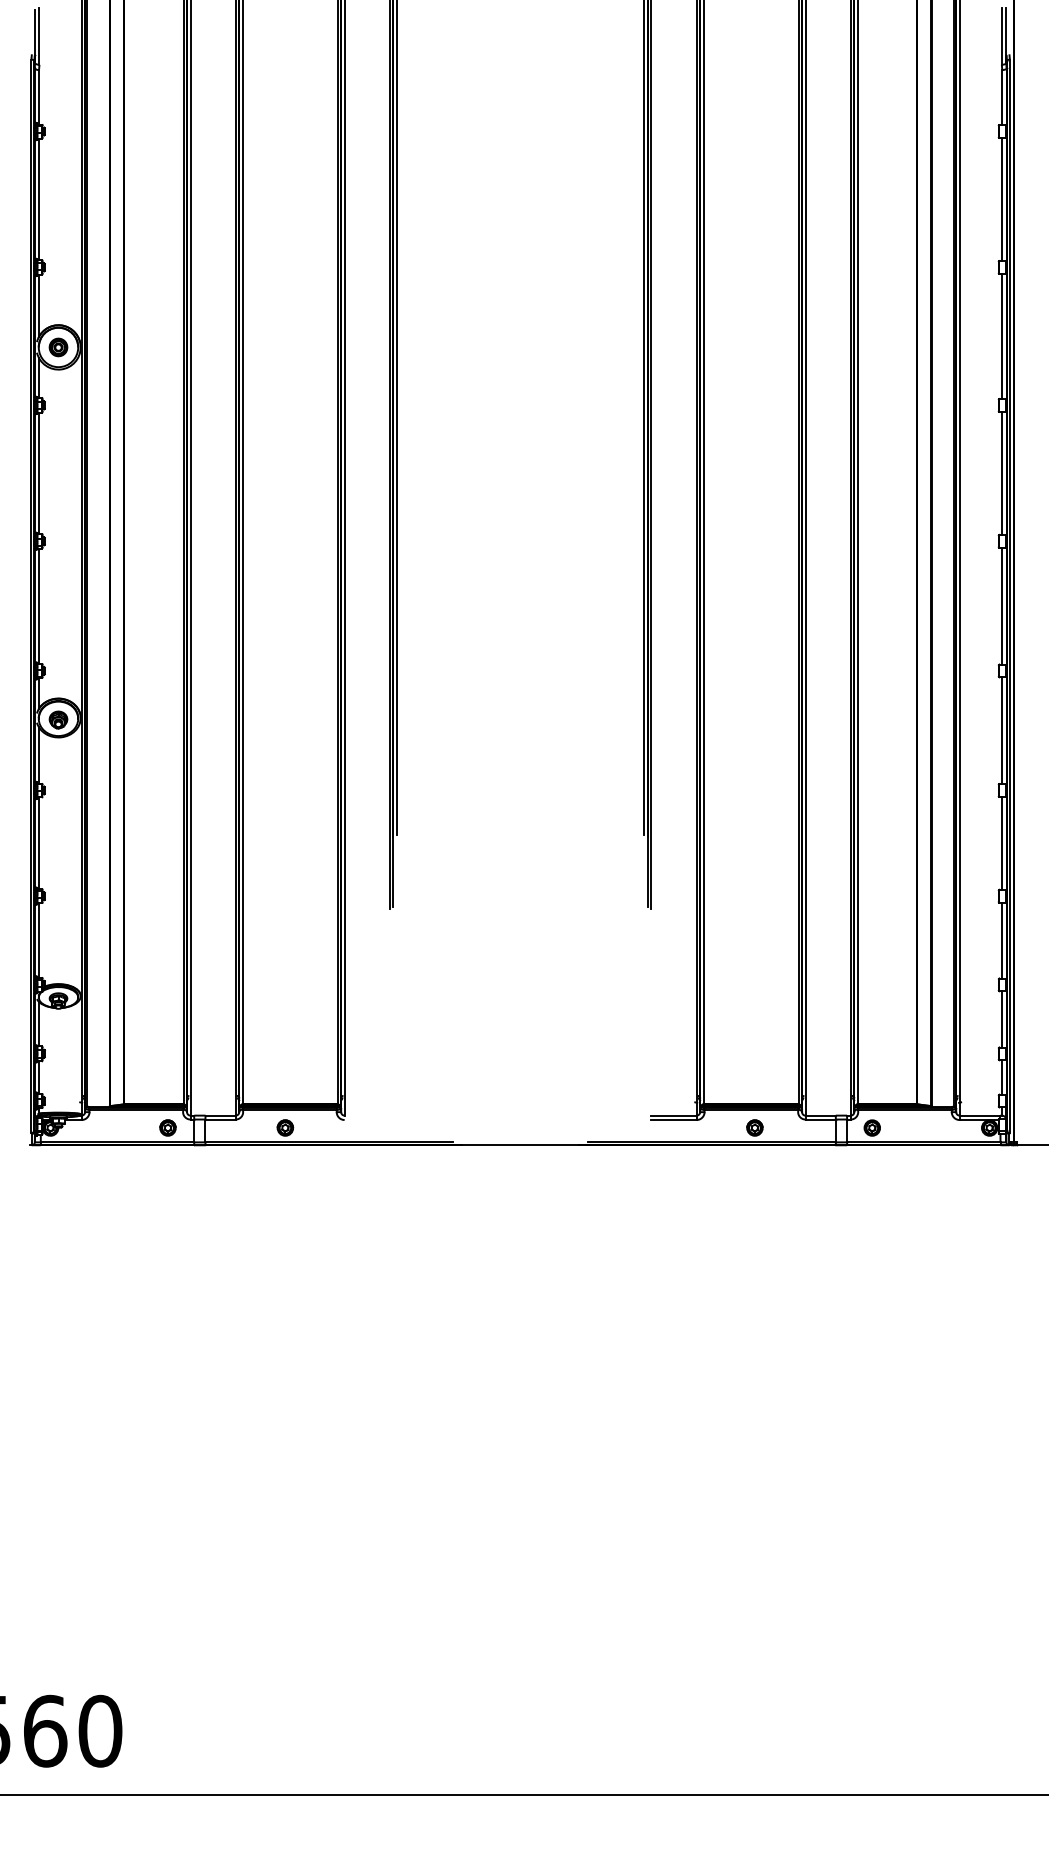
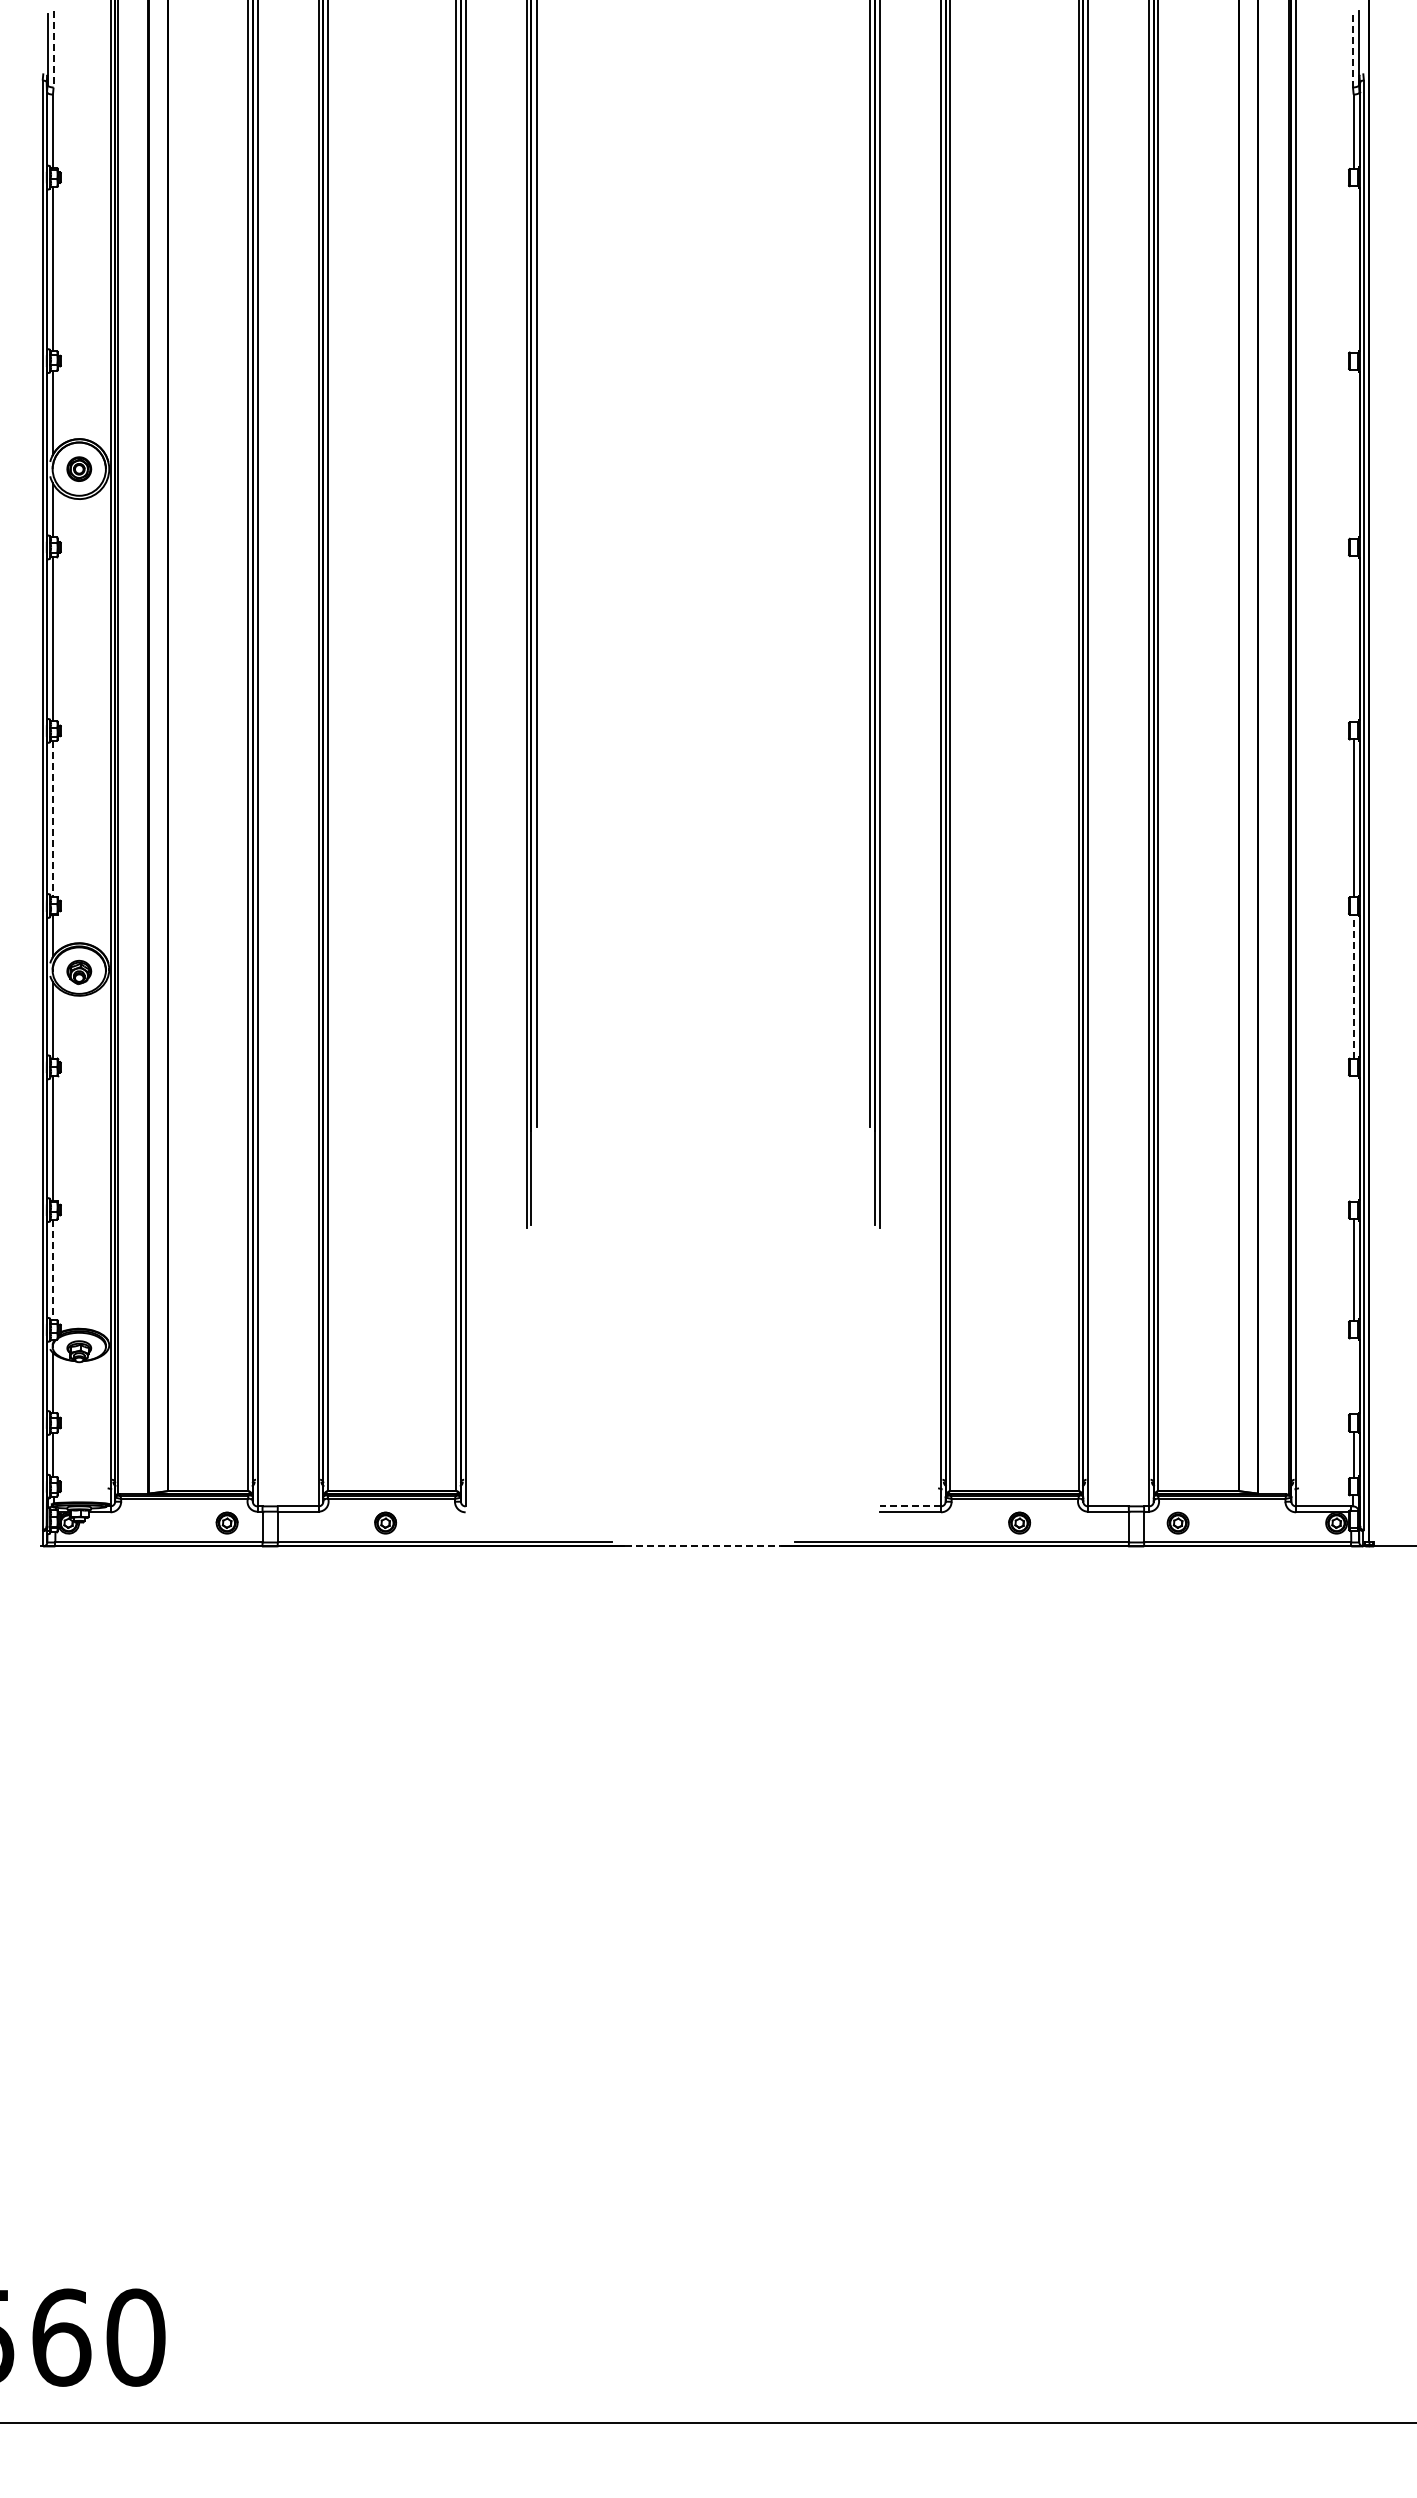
line: (1001, 35) -> (1352, 48), solid -> dashed
line: (39, 36) -> (53, 49), solid -> dashed
line: (1002, 199) -> (1353, 269), removed
line: (1002, 335) -> (1353, 453), removed
line: (1002, 472) -> (1353, 638), removed
line: (38, 606) -> (52, 818), solid -> dashed
line: (1002, 730) -> (1353, 986), solid -> dashed
line: (1002, 843) -> (1353, 1138), removed
line: (38, 940) -> (52, 1270), solid -> dashed
line: (1002, 1019) -> (1353, 1376), removed
line: (674, 1115) -> (910, 1506), solid -> dashed
line: (520, 1145) -> (703, 1546), solid -> dashed

